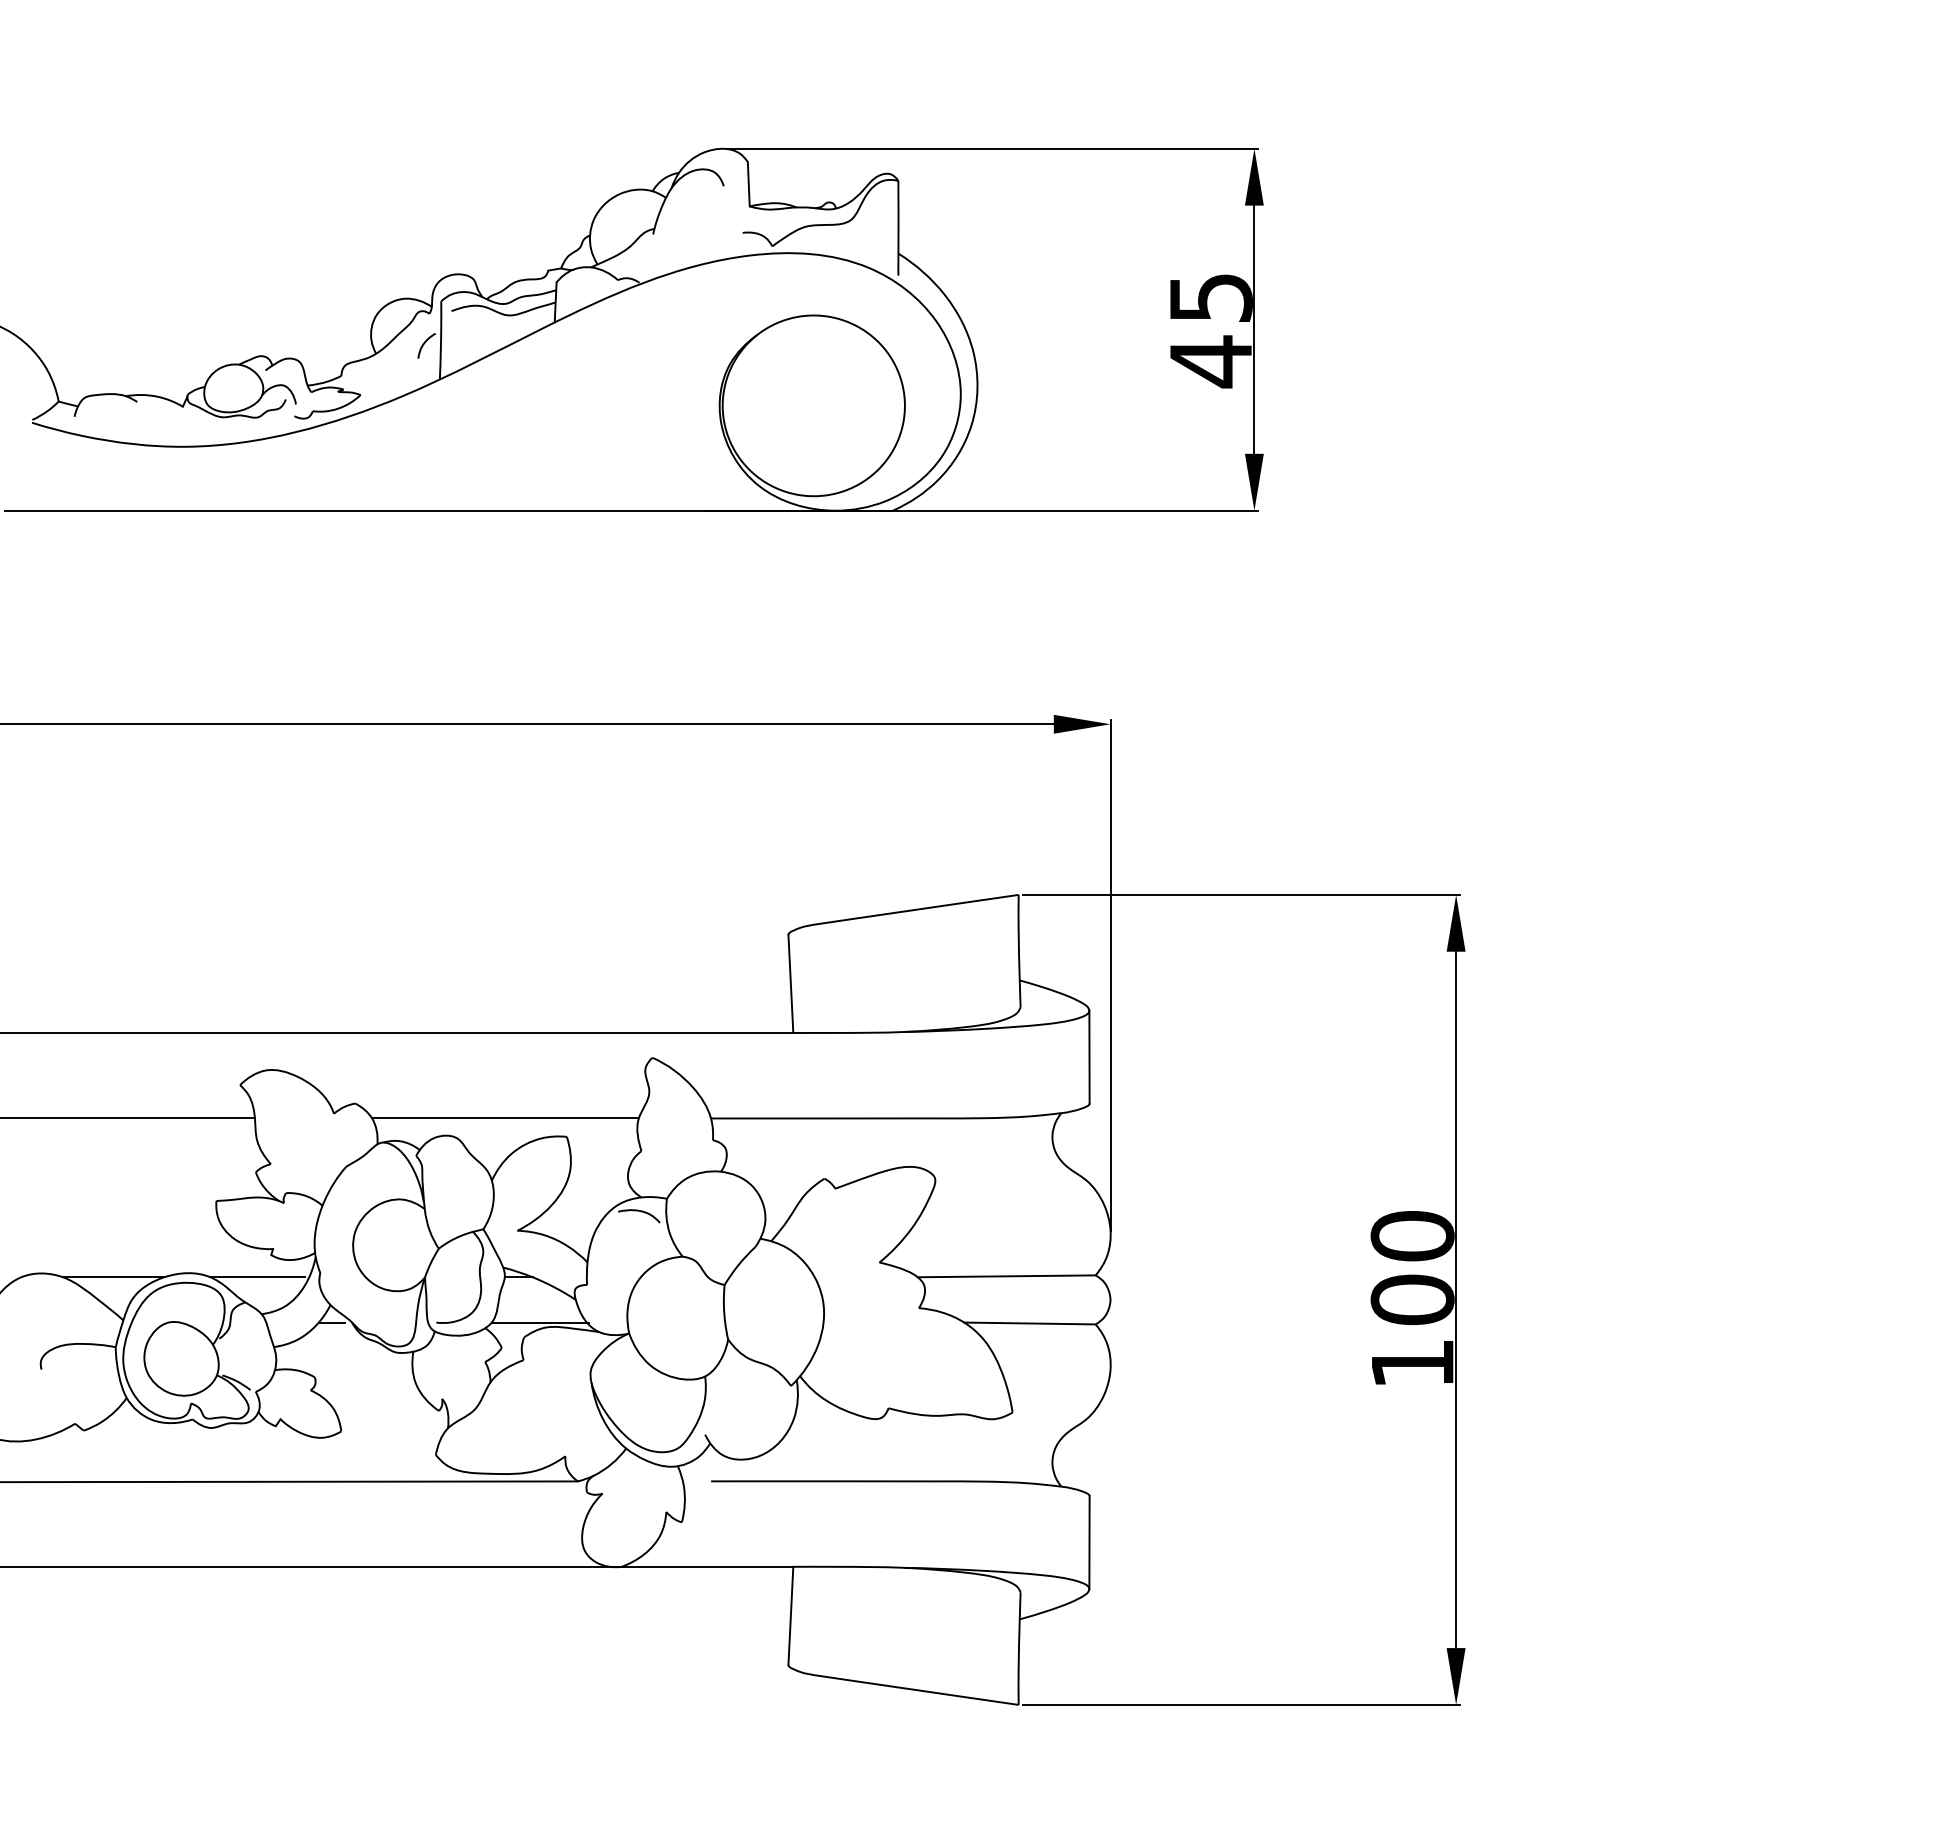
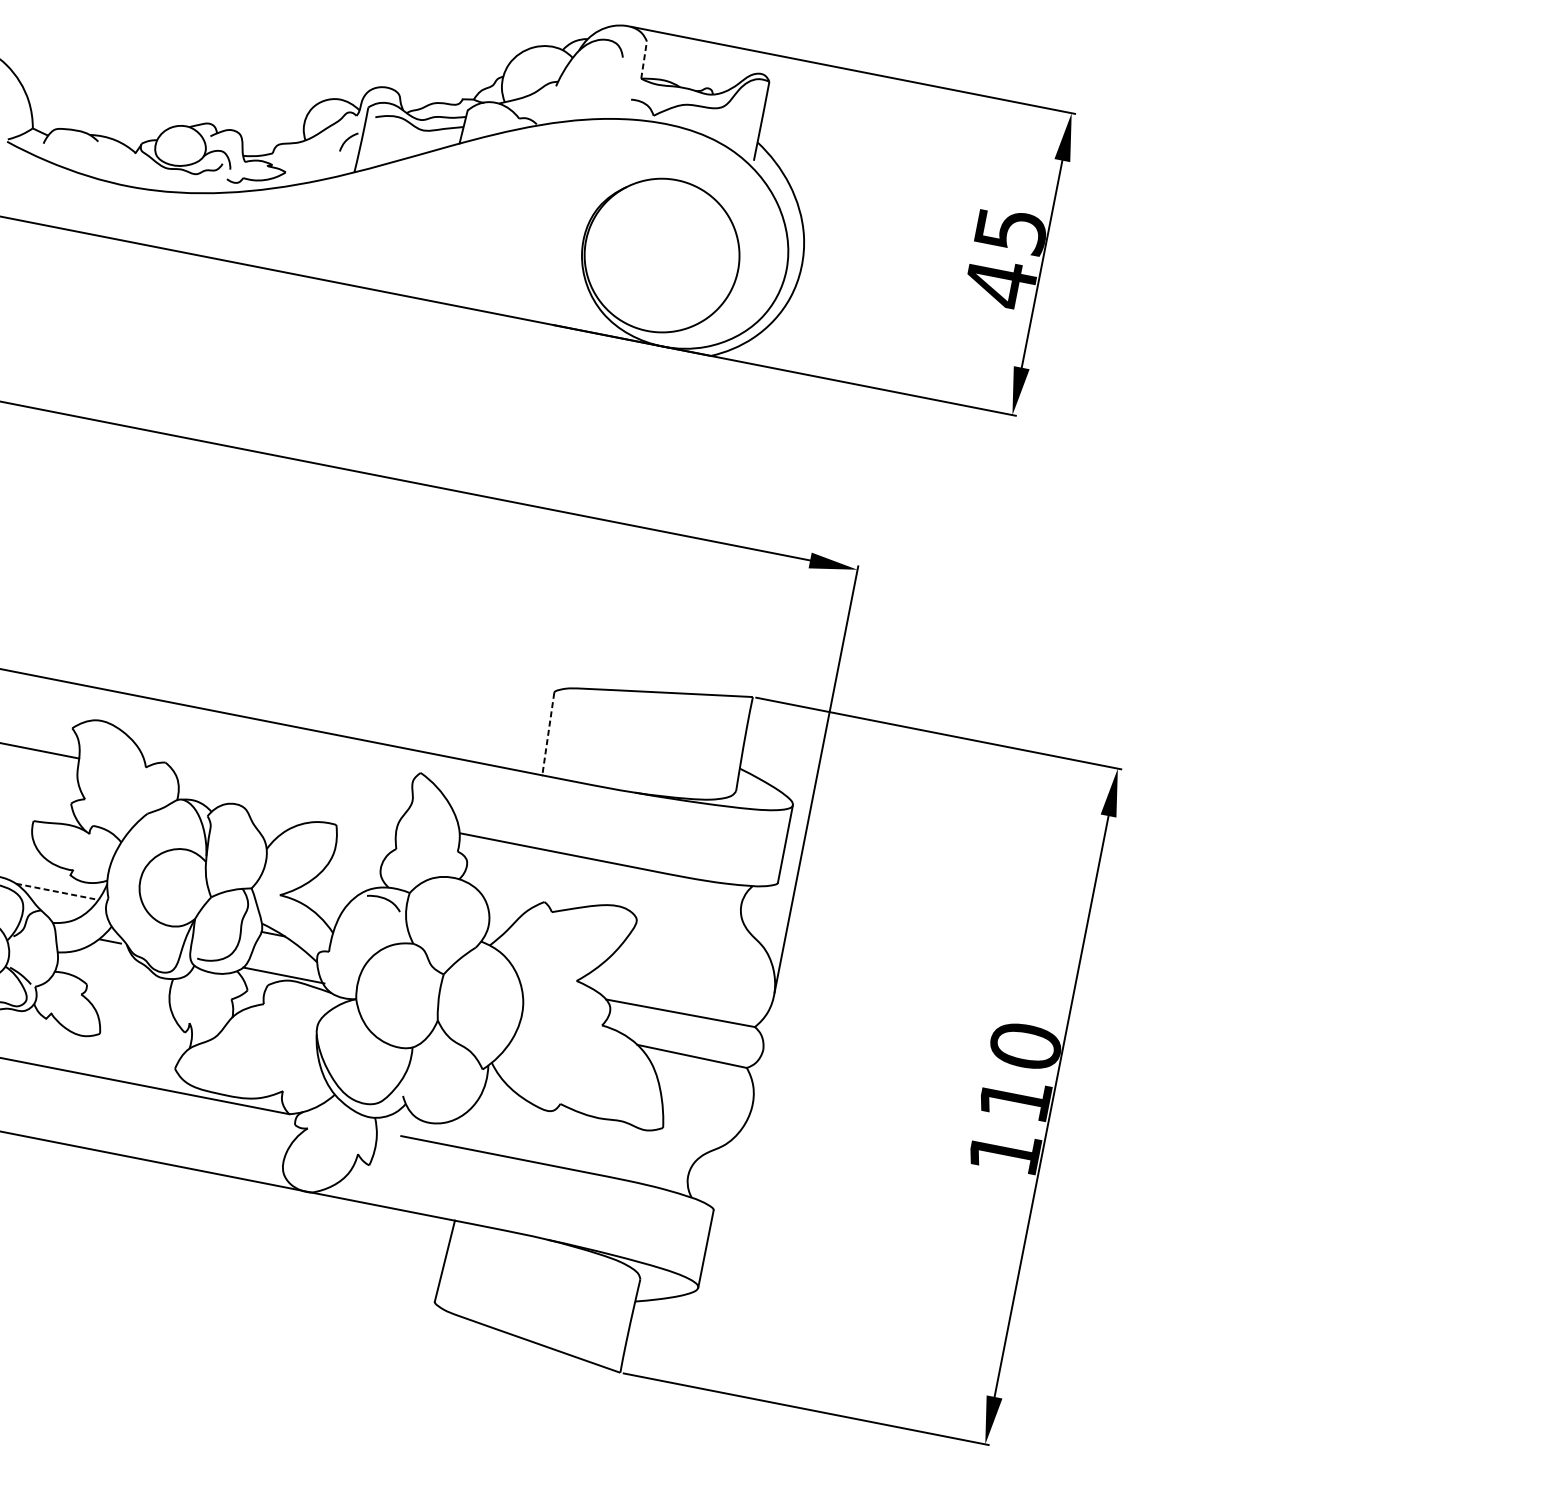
line: (748, 183) -> (643, 59), solid -> dashed
line: (790, 984) -> (547, 734), solid -> dashed
line: (505, 1118) -> (288, 799), removed
line: (258, 1277) -> (56, 891), solid -> dashed
text: (1412, 1299) -> (1015, 1099), 100 -> 110

